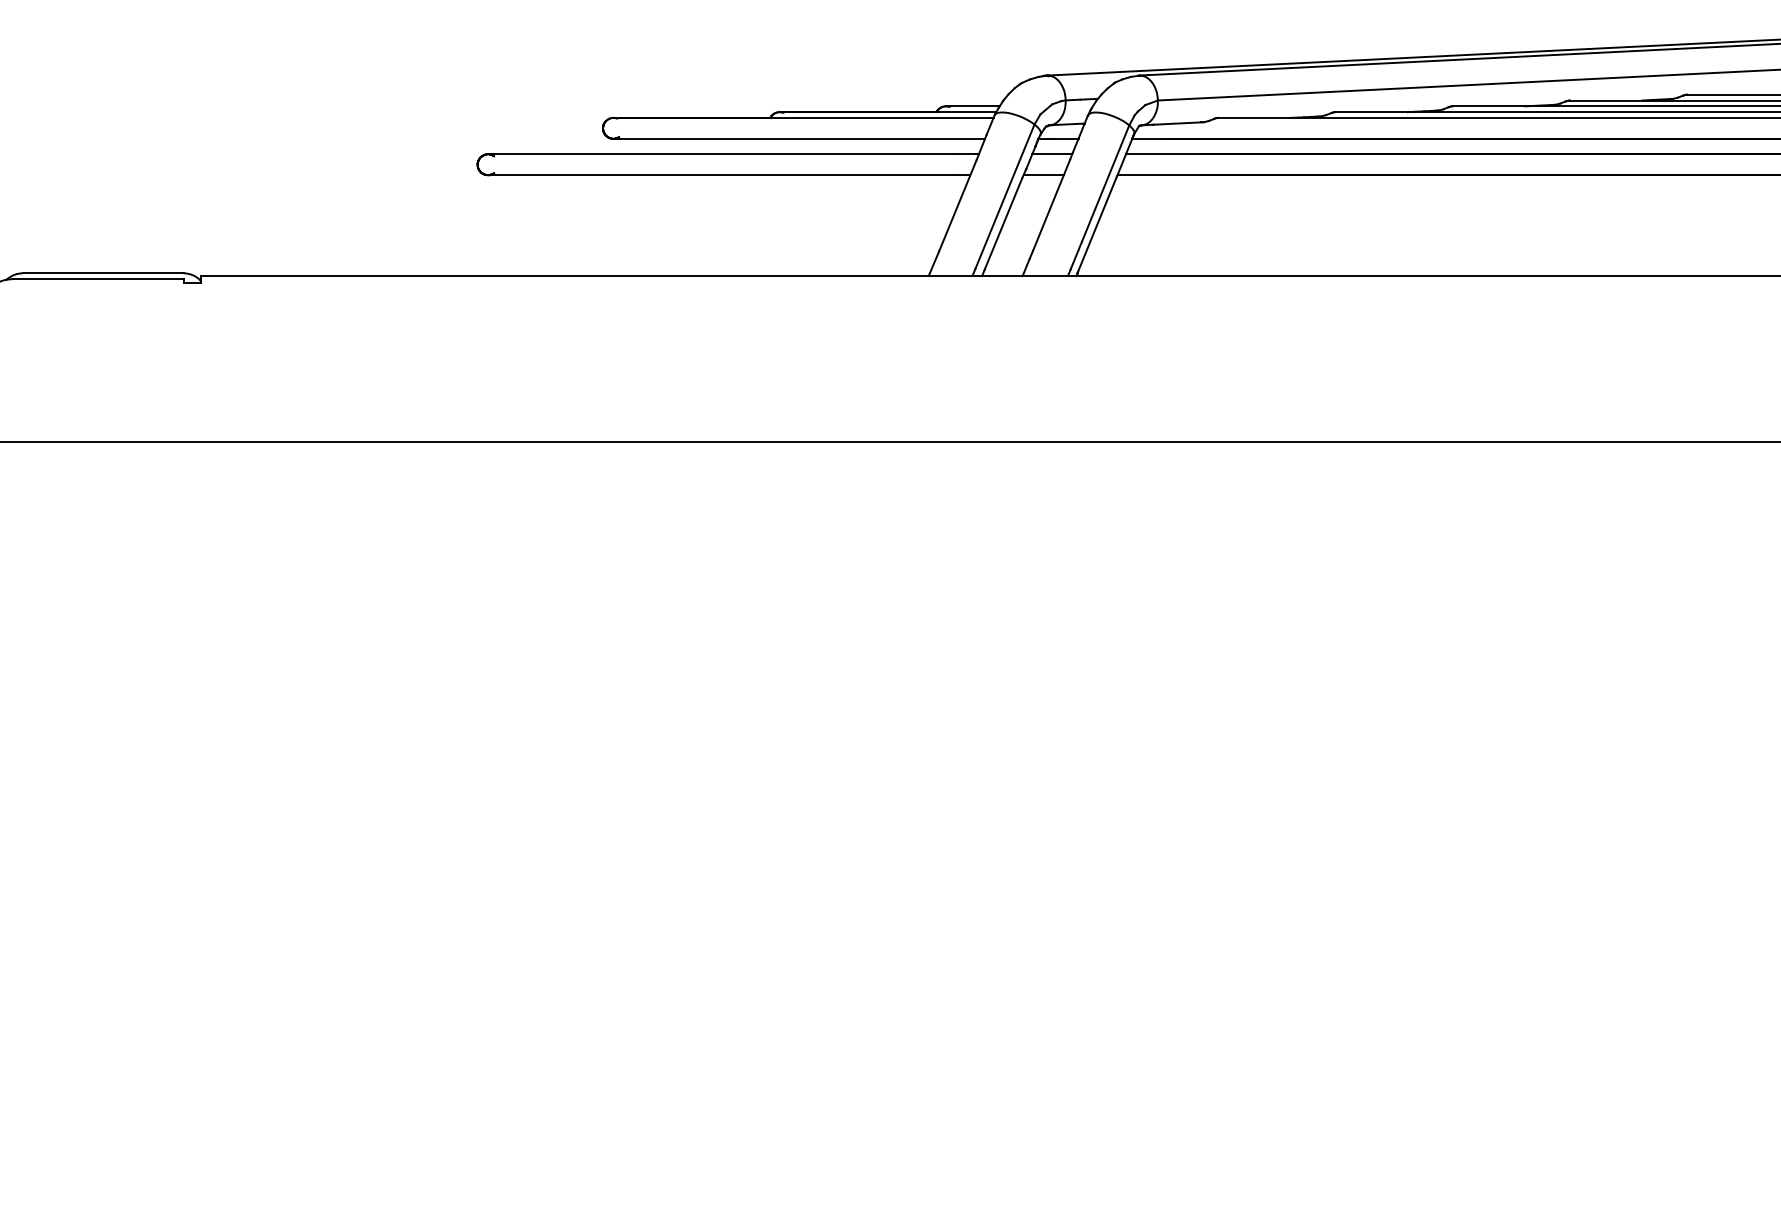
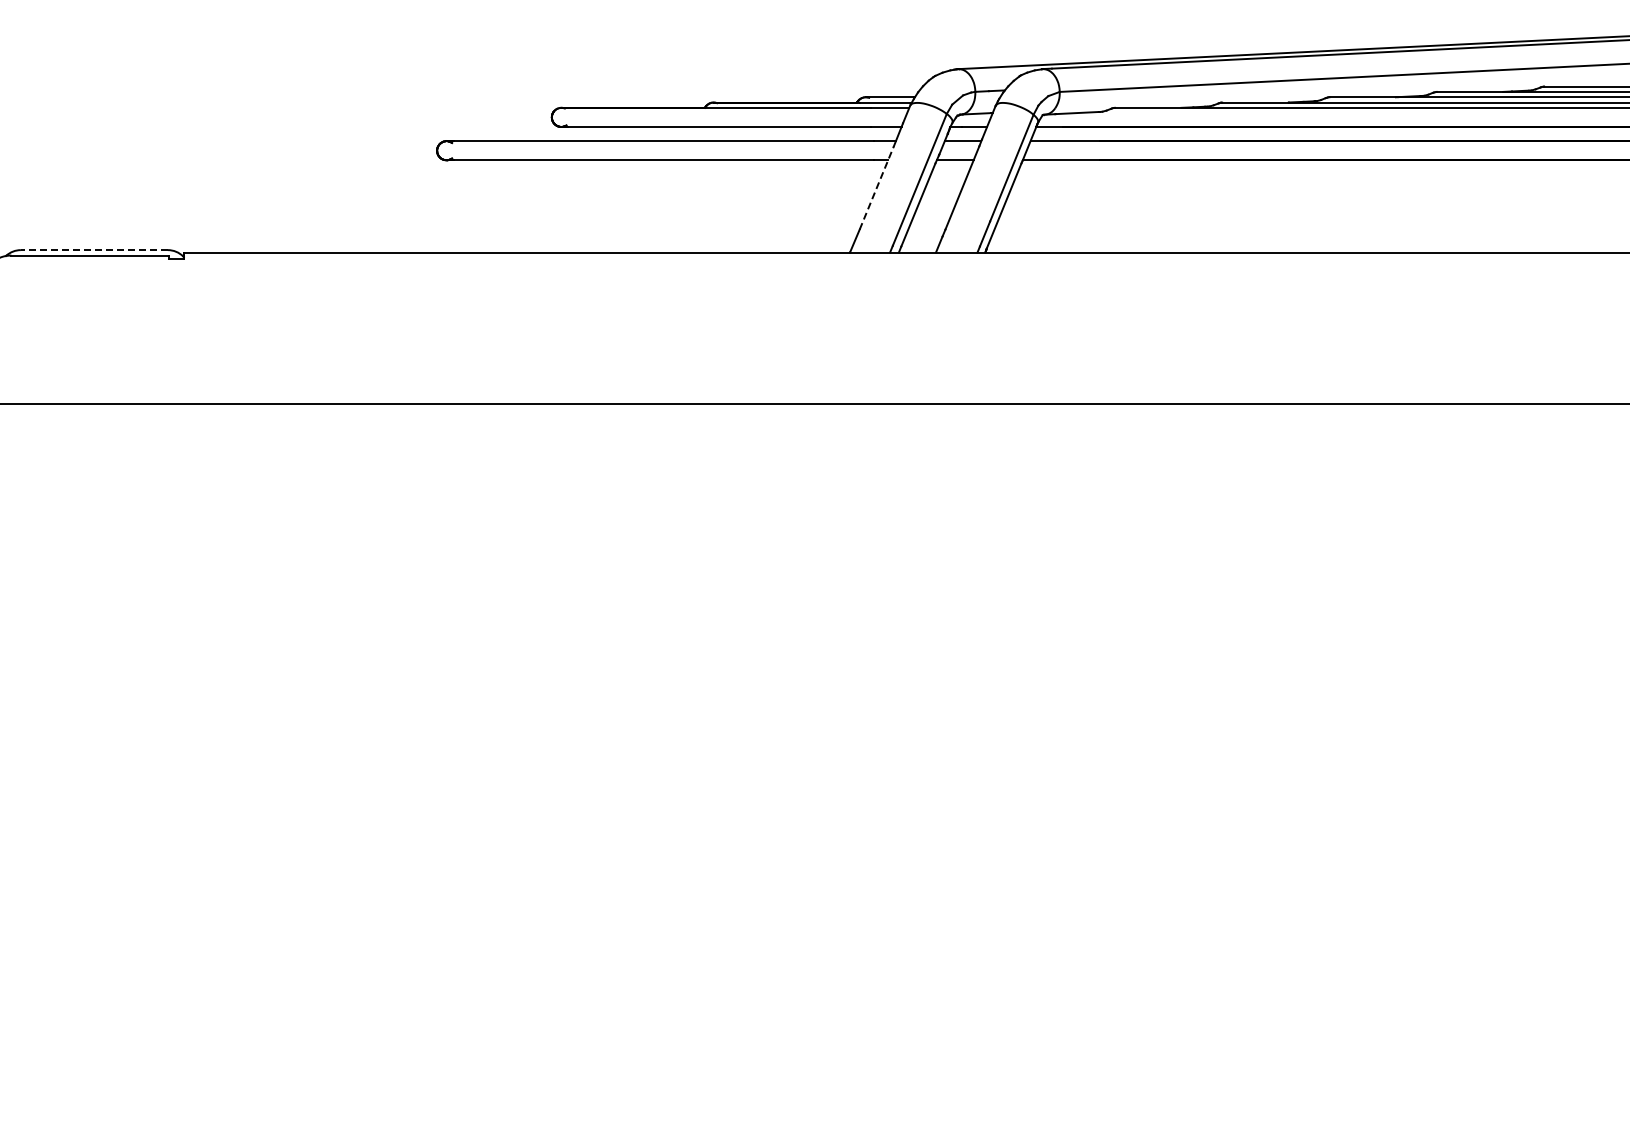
line: (958, 204) -> (877, 187), solid -> dashed
line: (102, 273) -> (93, 250), solid -> dashed

